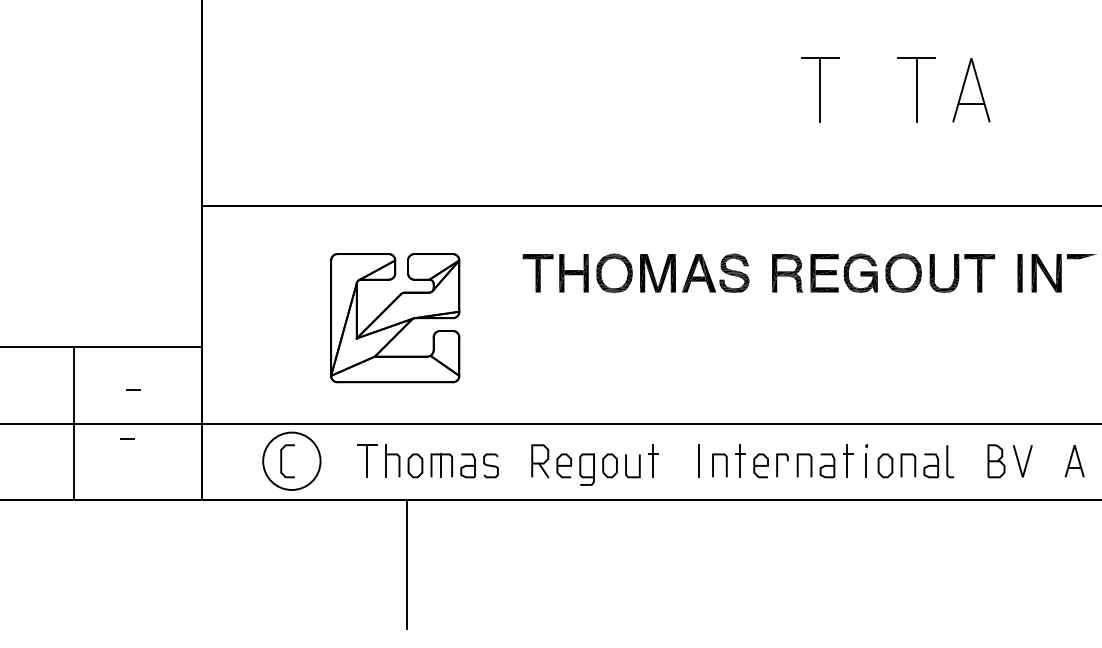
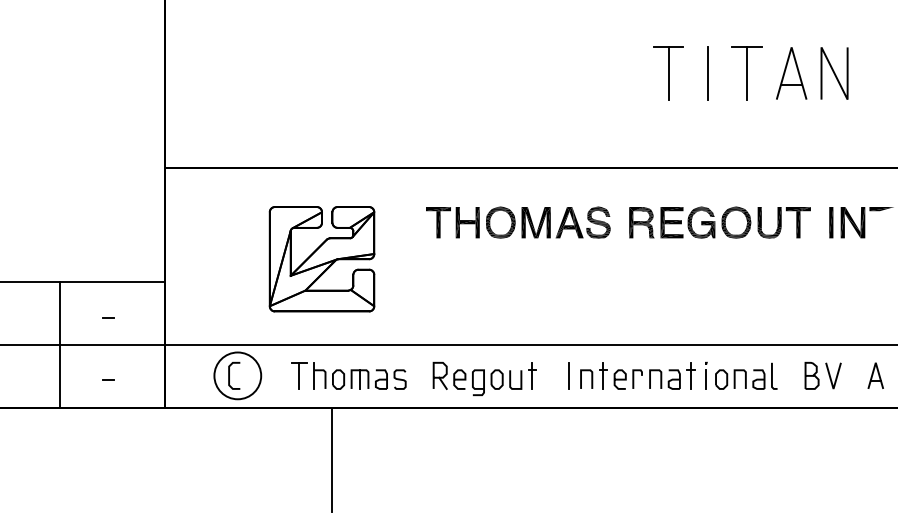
line: (869, 90) -> (708, 73), added
line: (1023, 90) -> (834, 73), added
line: (127, 438) -> (108, 380), moved

